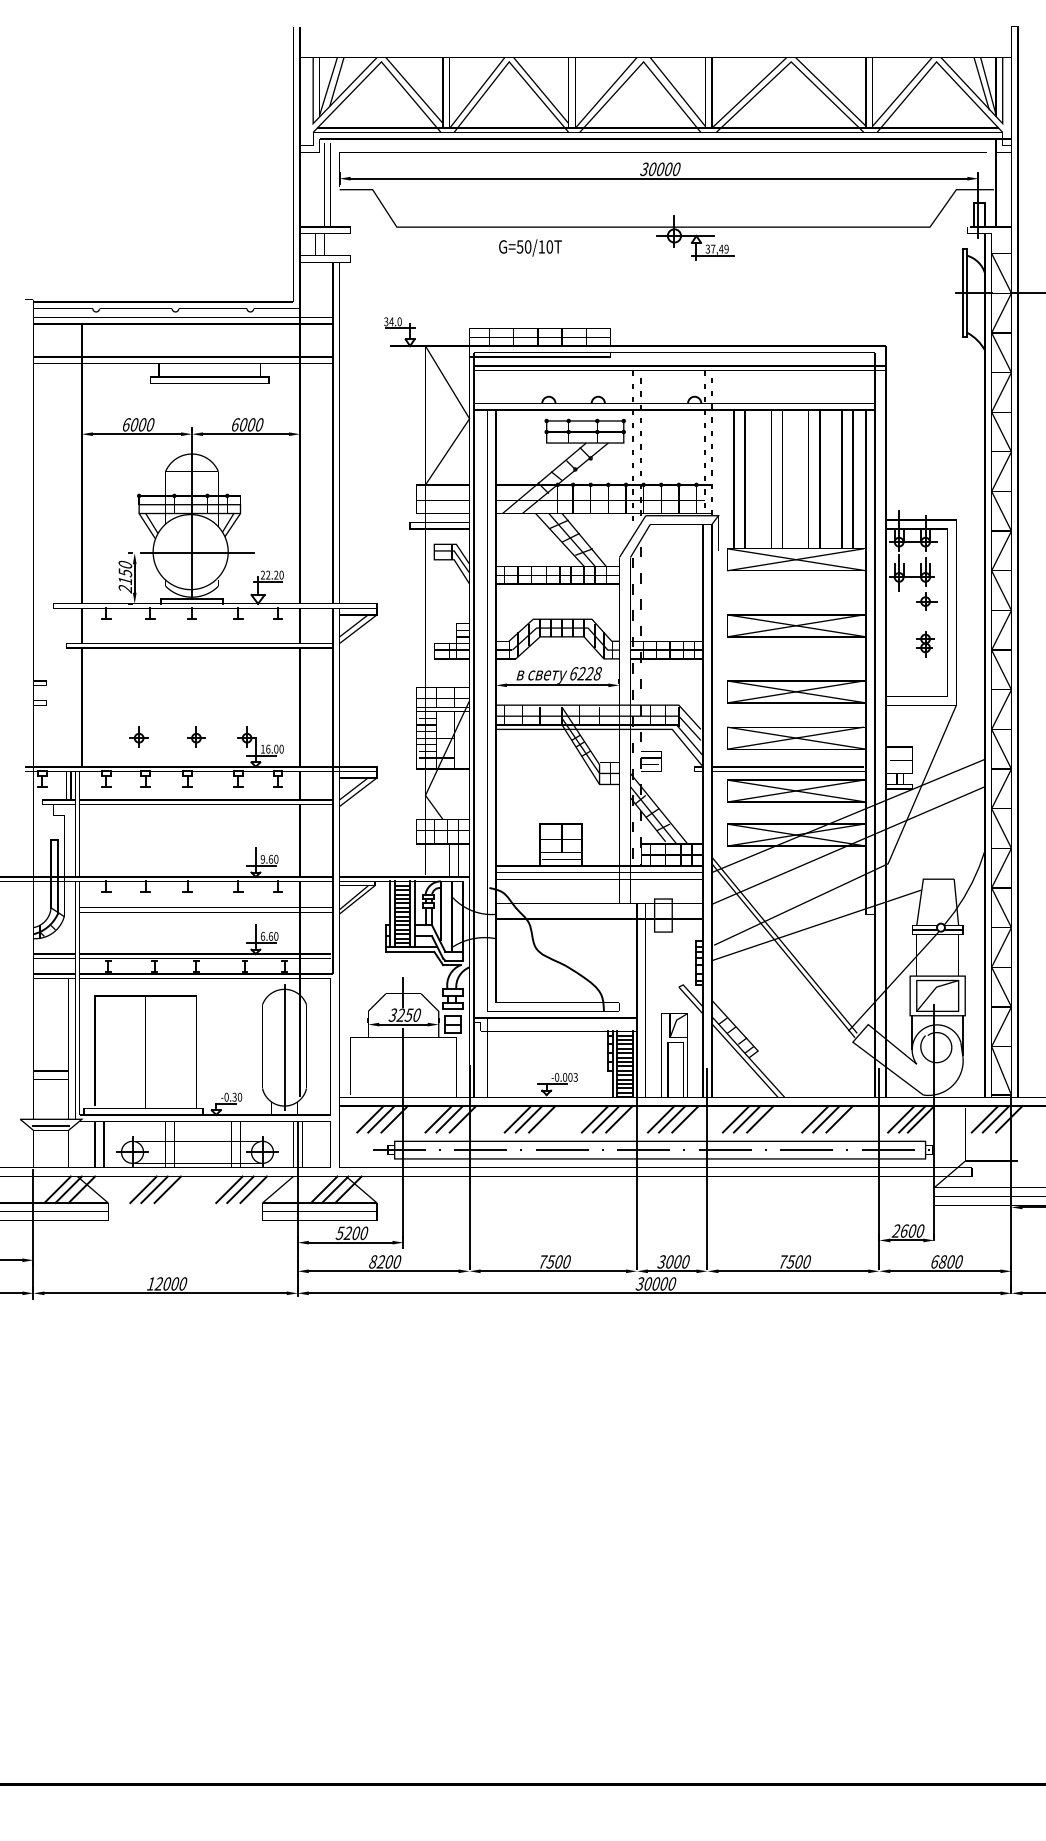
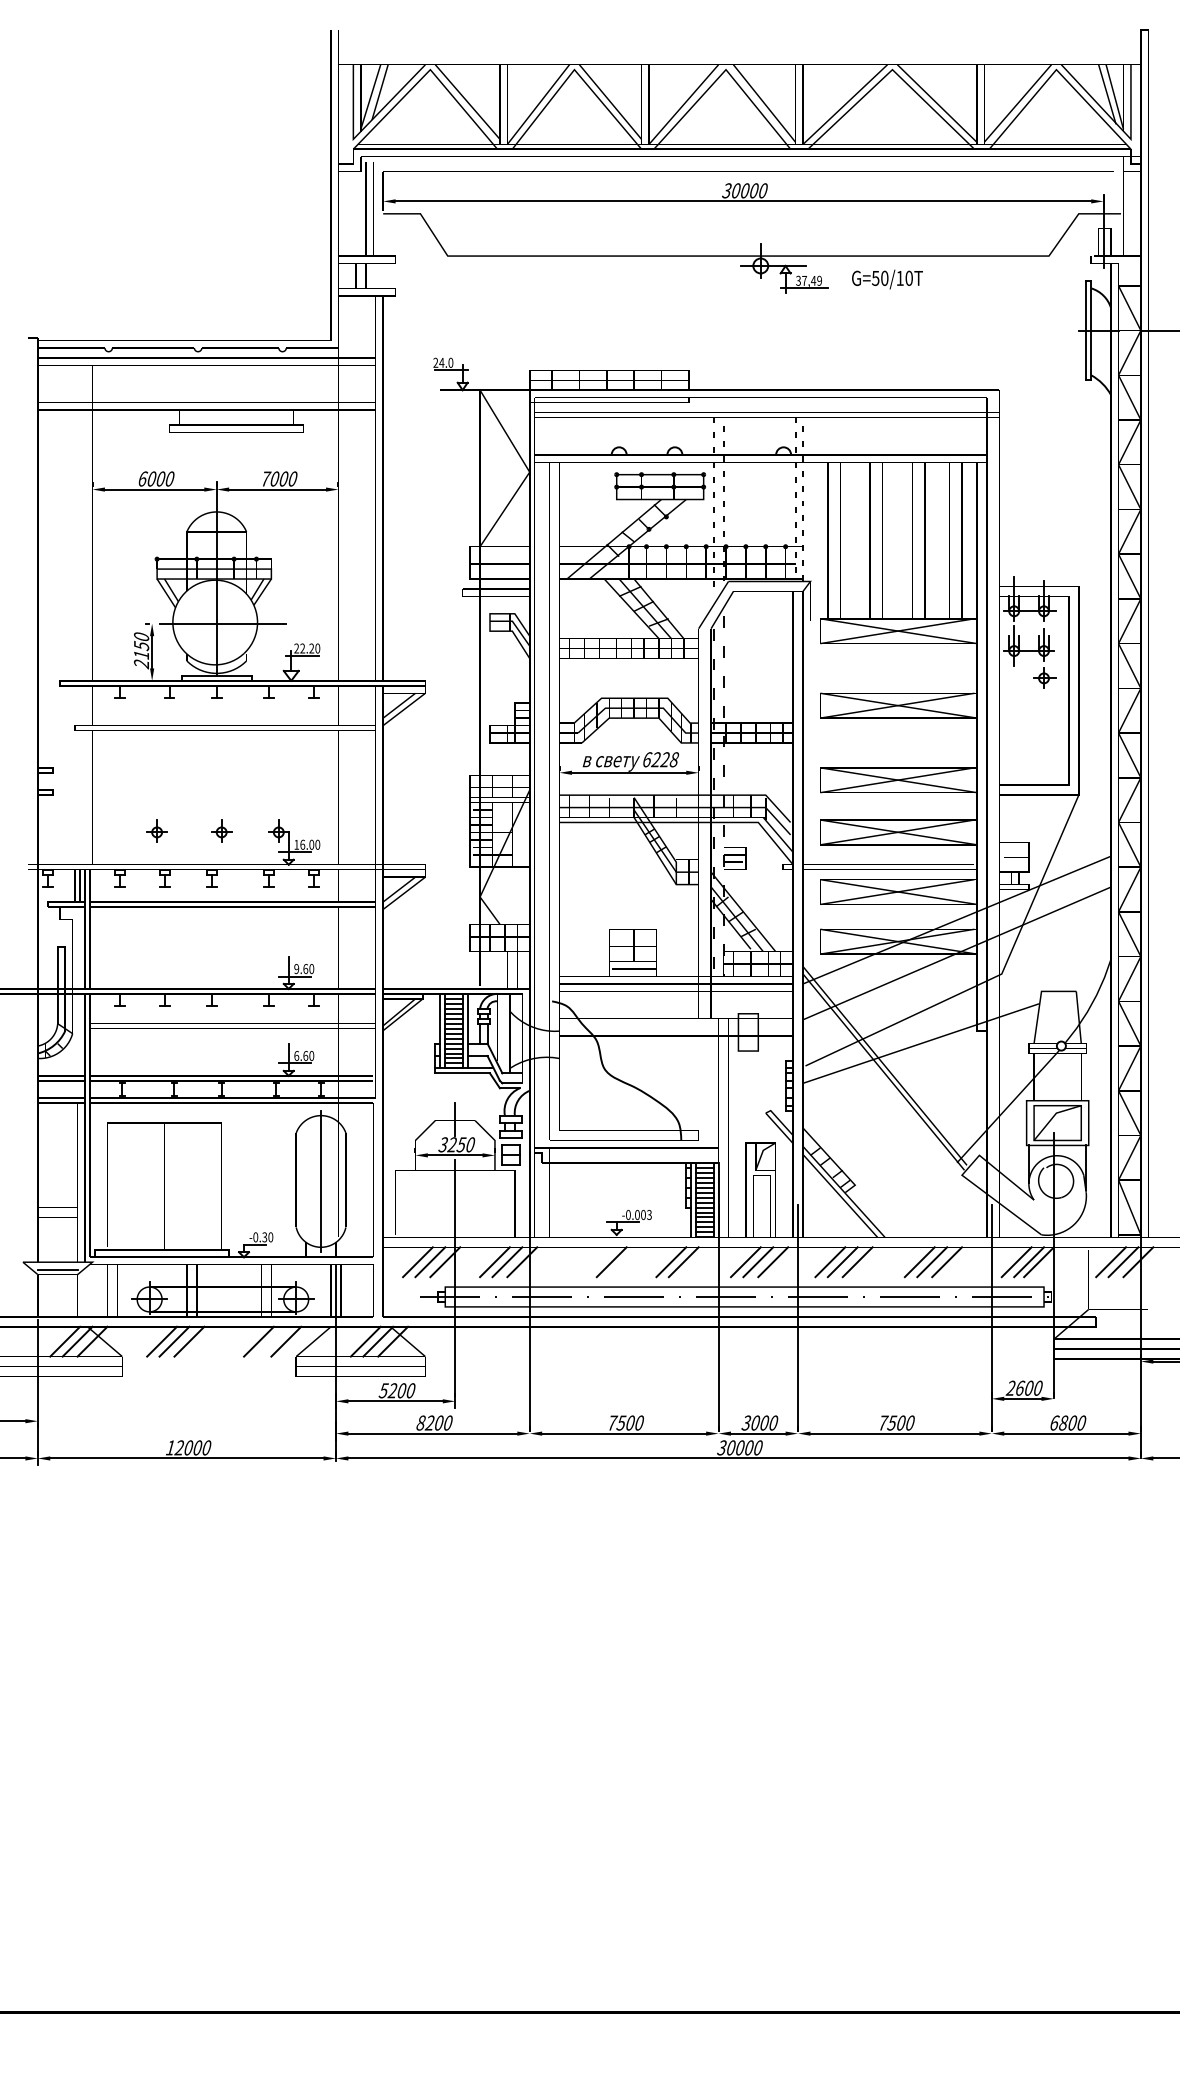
text: (530, 247) -> (887, 279), moved
text: (386, 321) -> (435, 362), 34.0 -> 24.0
text: (236, 424) -> (266, 478), 6000 -> 7000
part: (925, 644) -> (1043, 726), removed
line: (518, 1119) -> (584, 1262), removed
line: (528, 1119) -> (596, 1262), removed
line: (619, 1119) -> (698, 1262), removed
line: (240, 1189) -> (271, 1341), removed

